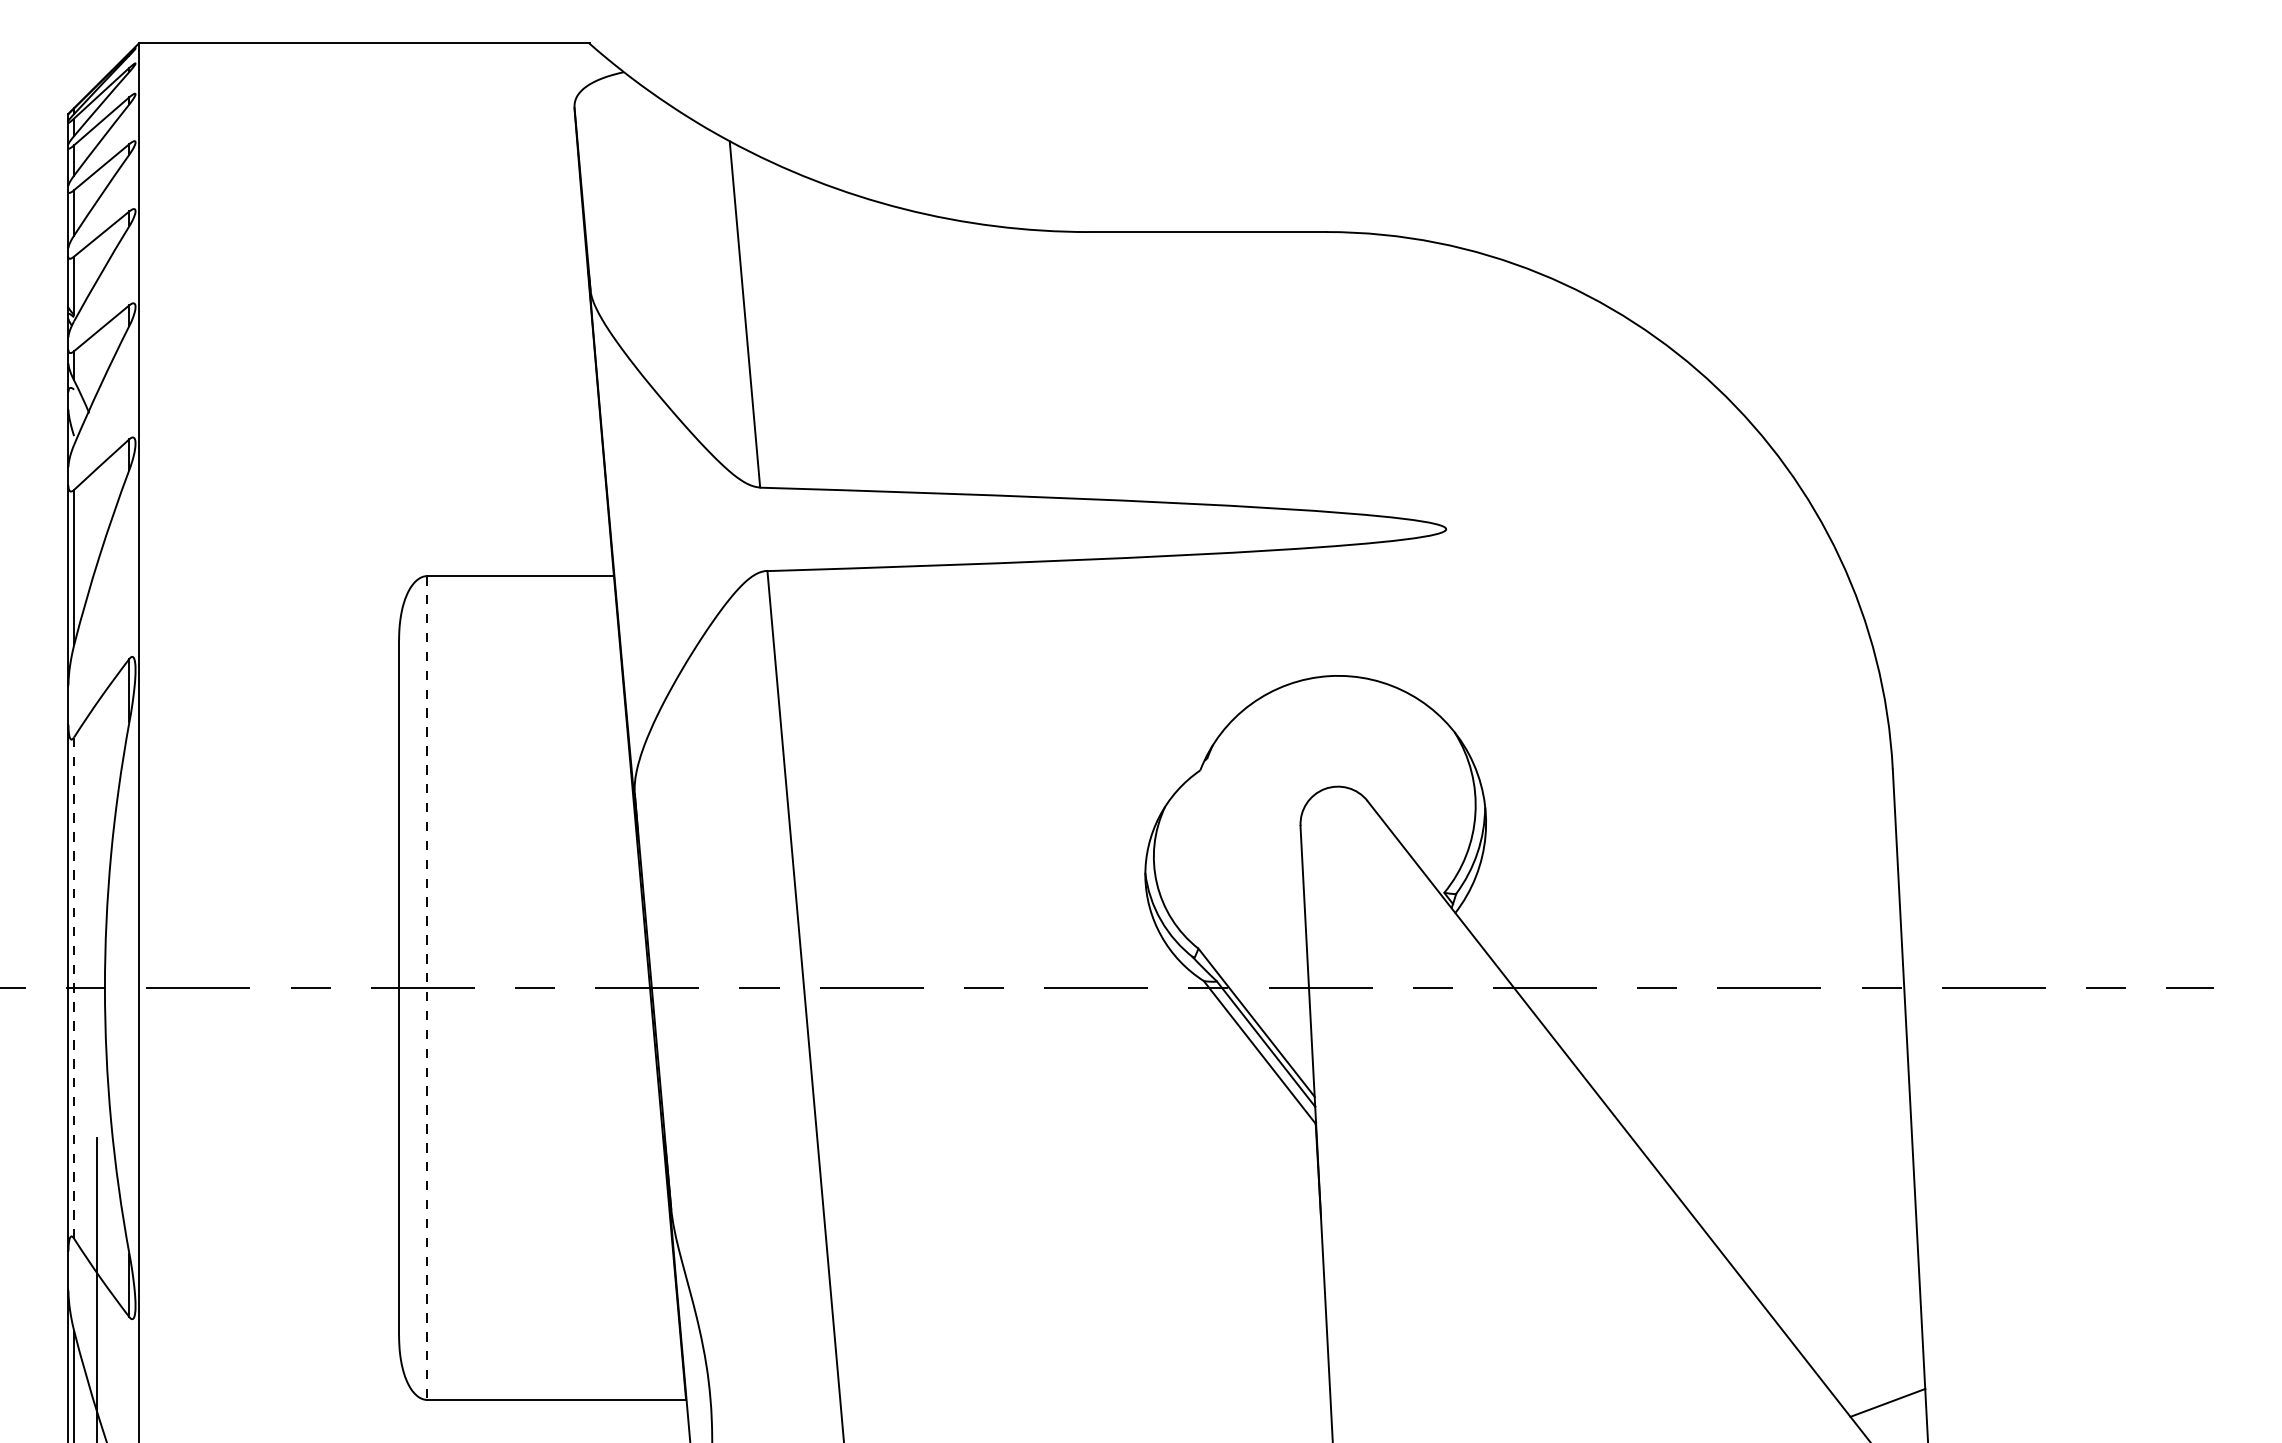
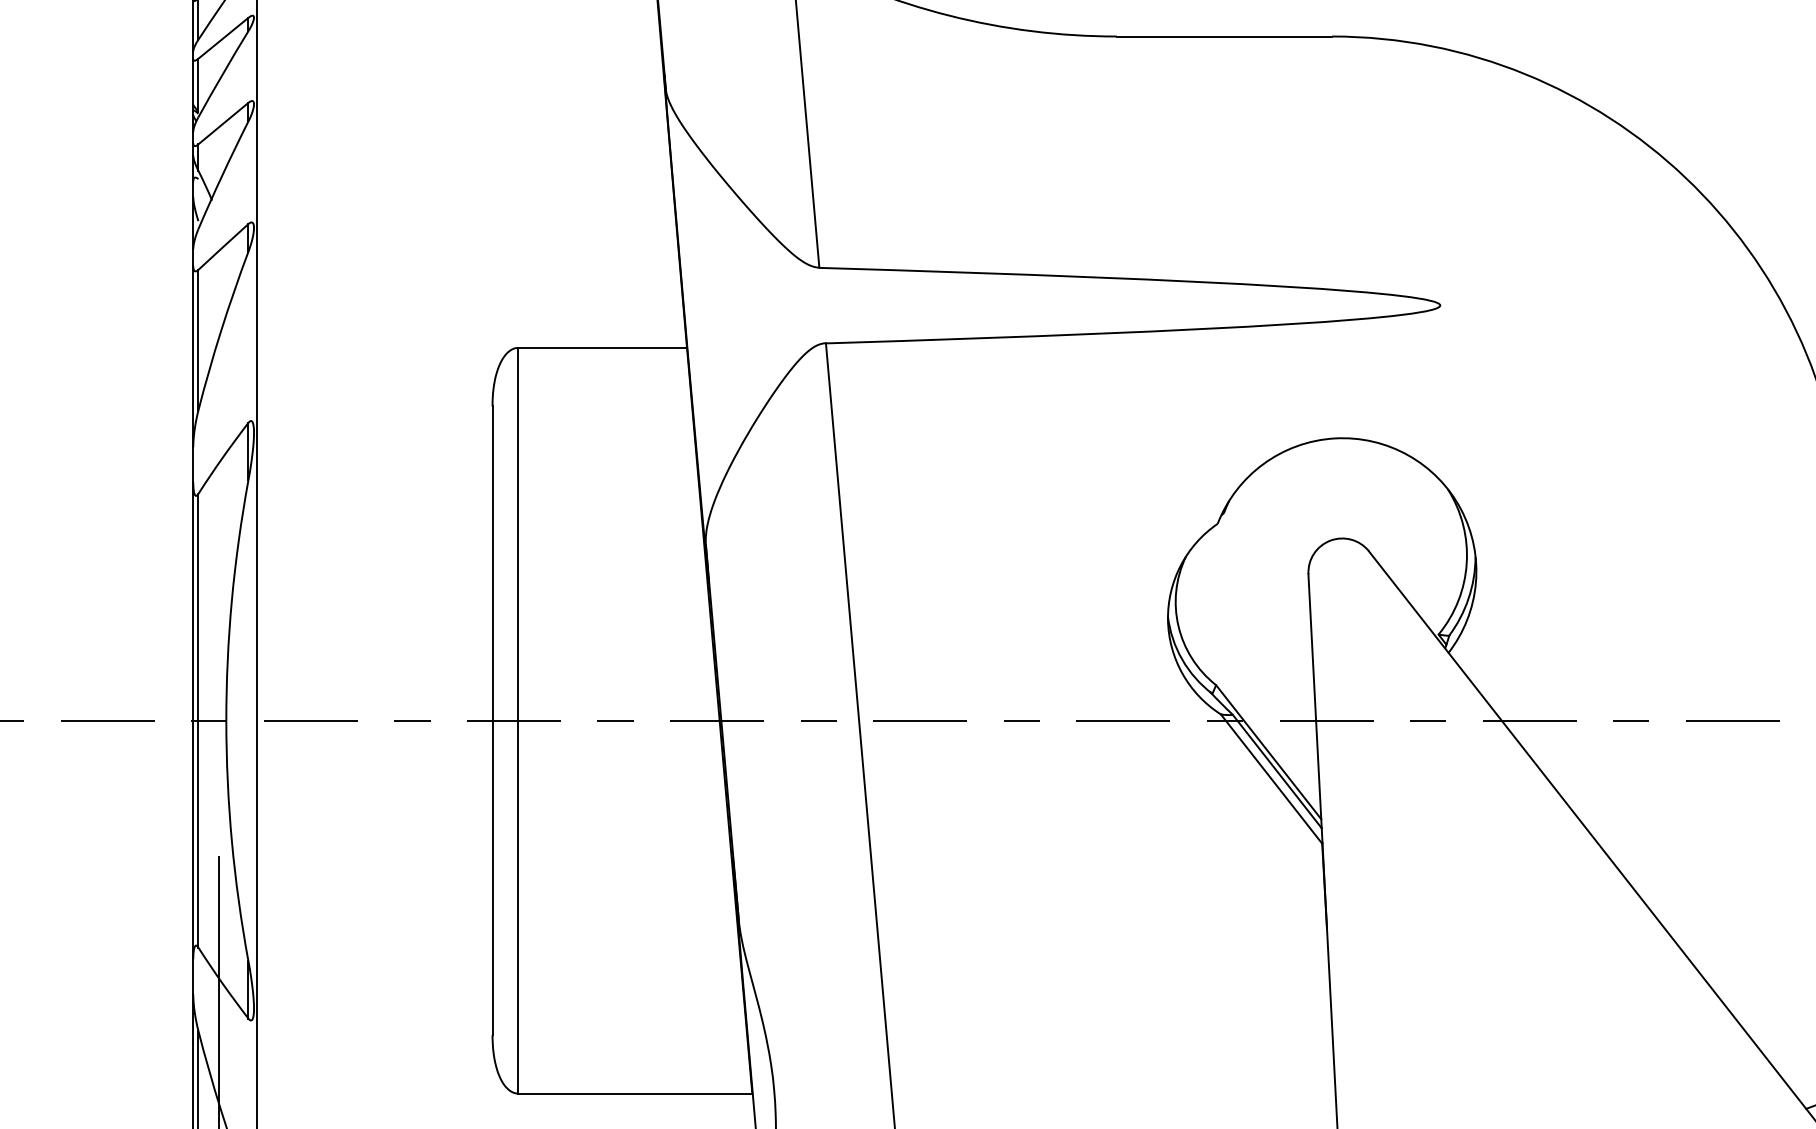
line: (74, 988) -> (198, 721), dashed -> solid
line: (427, 988) -> (518, 721), dashed -> solid

